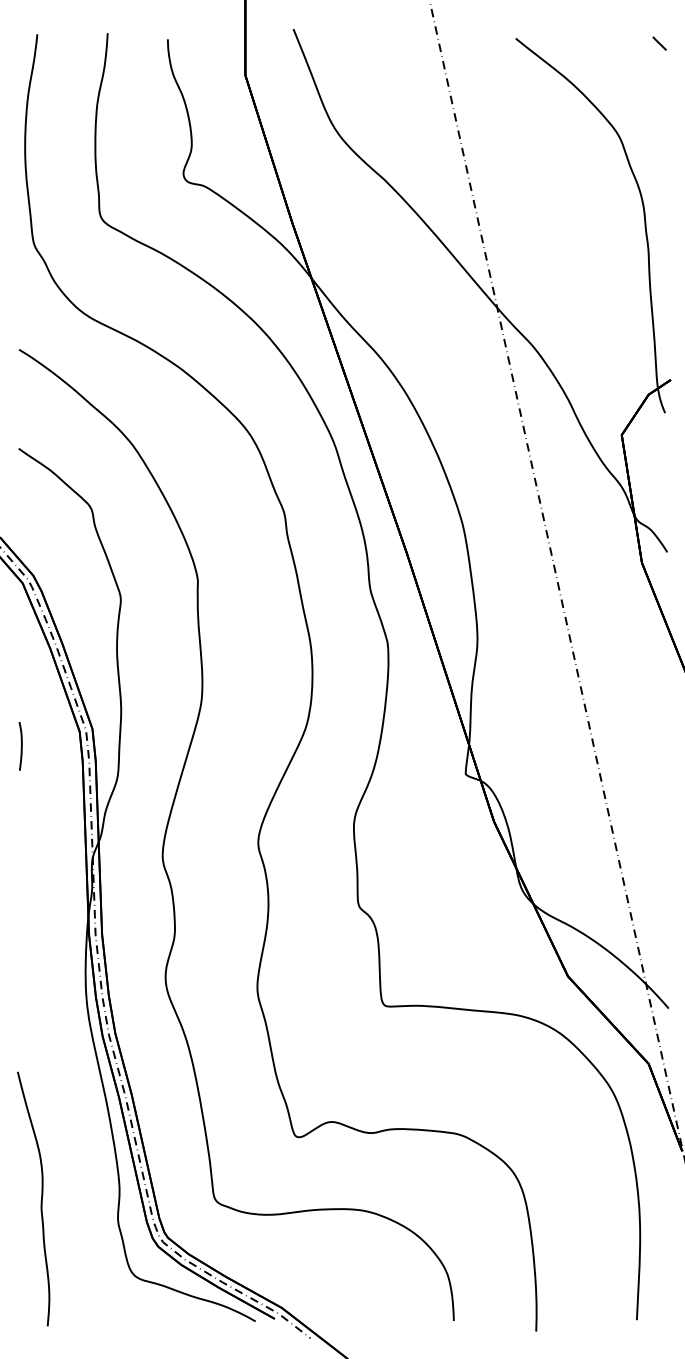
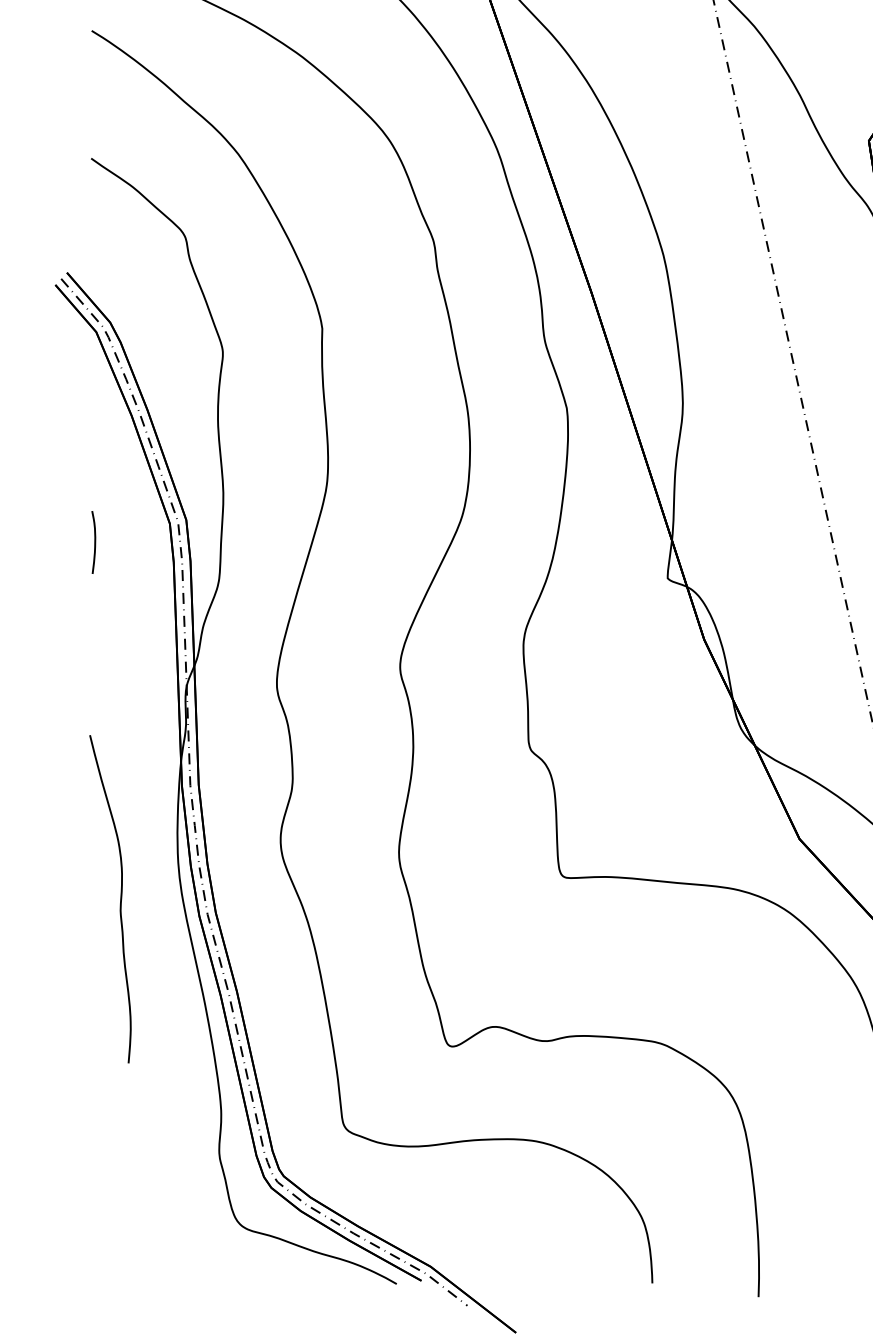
curve: (40, 1201) -> (119, 902), moved

